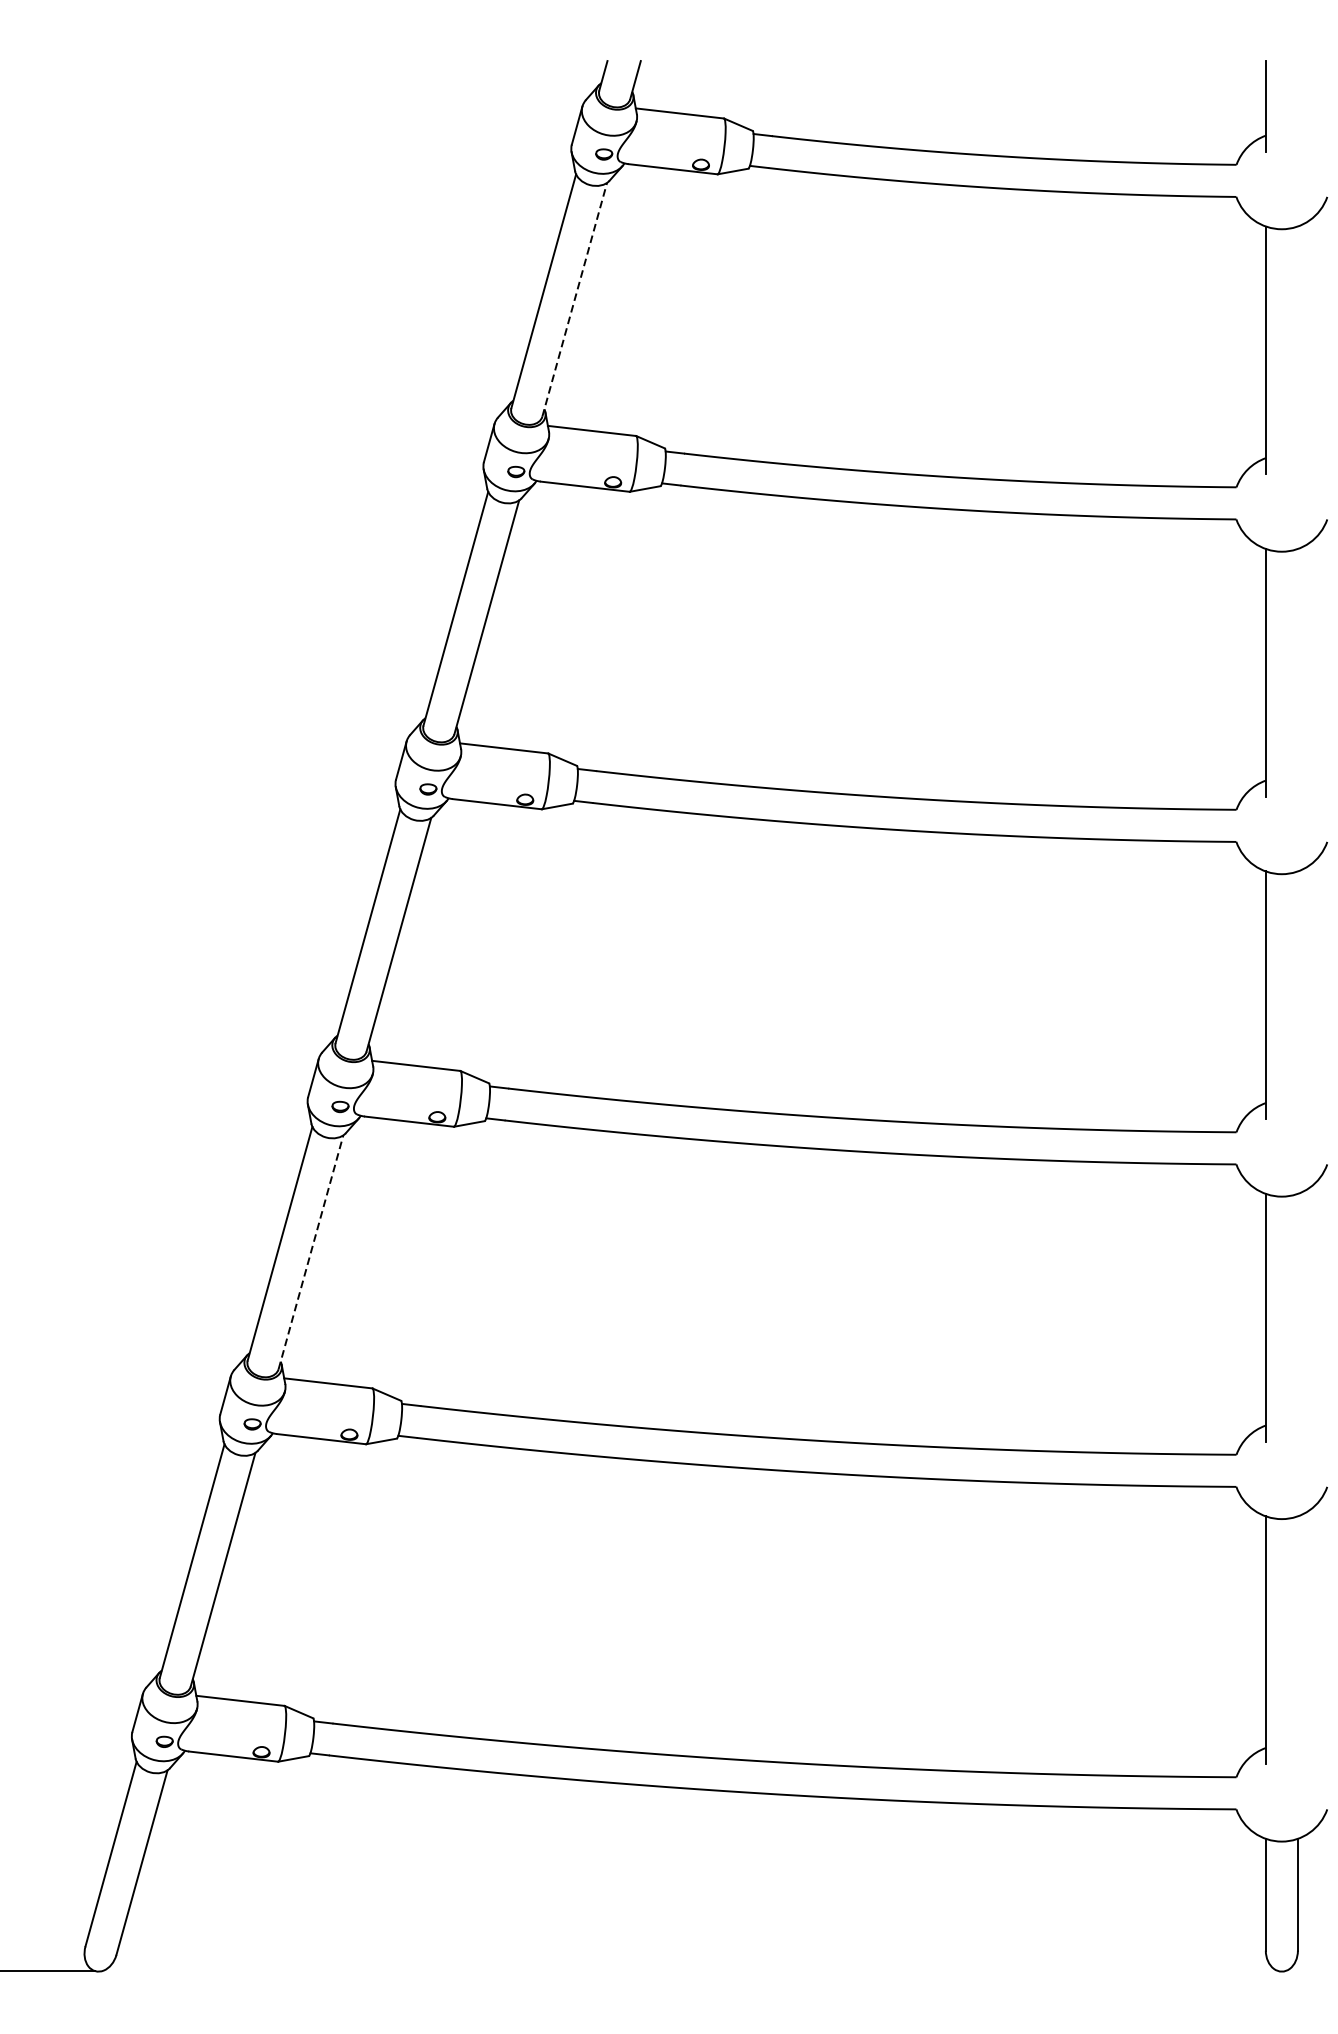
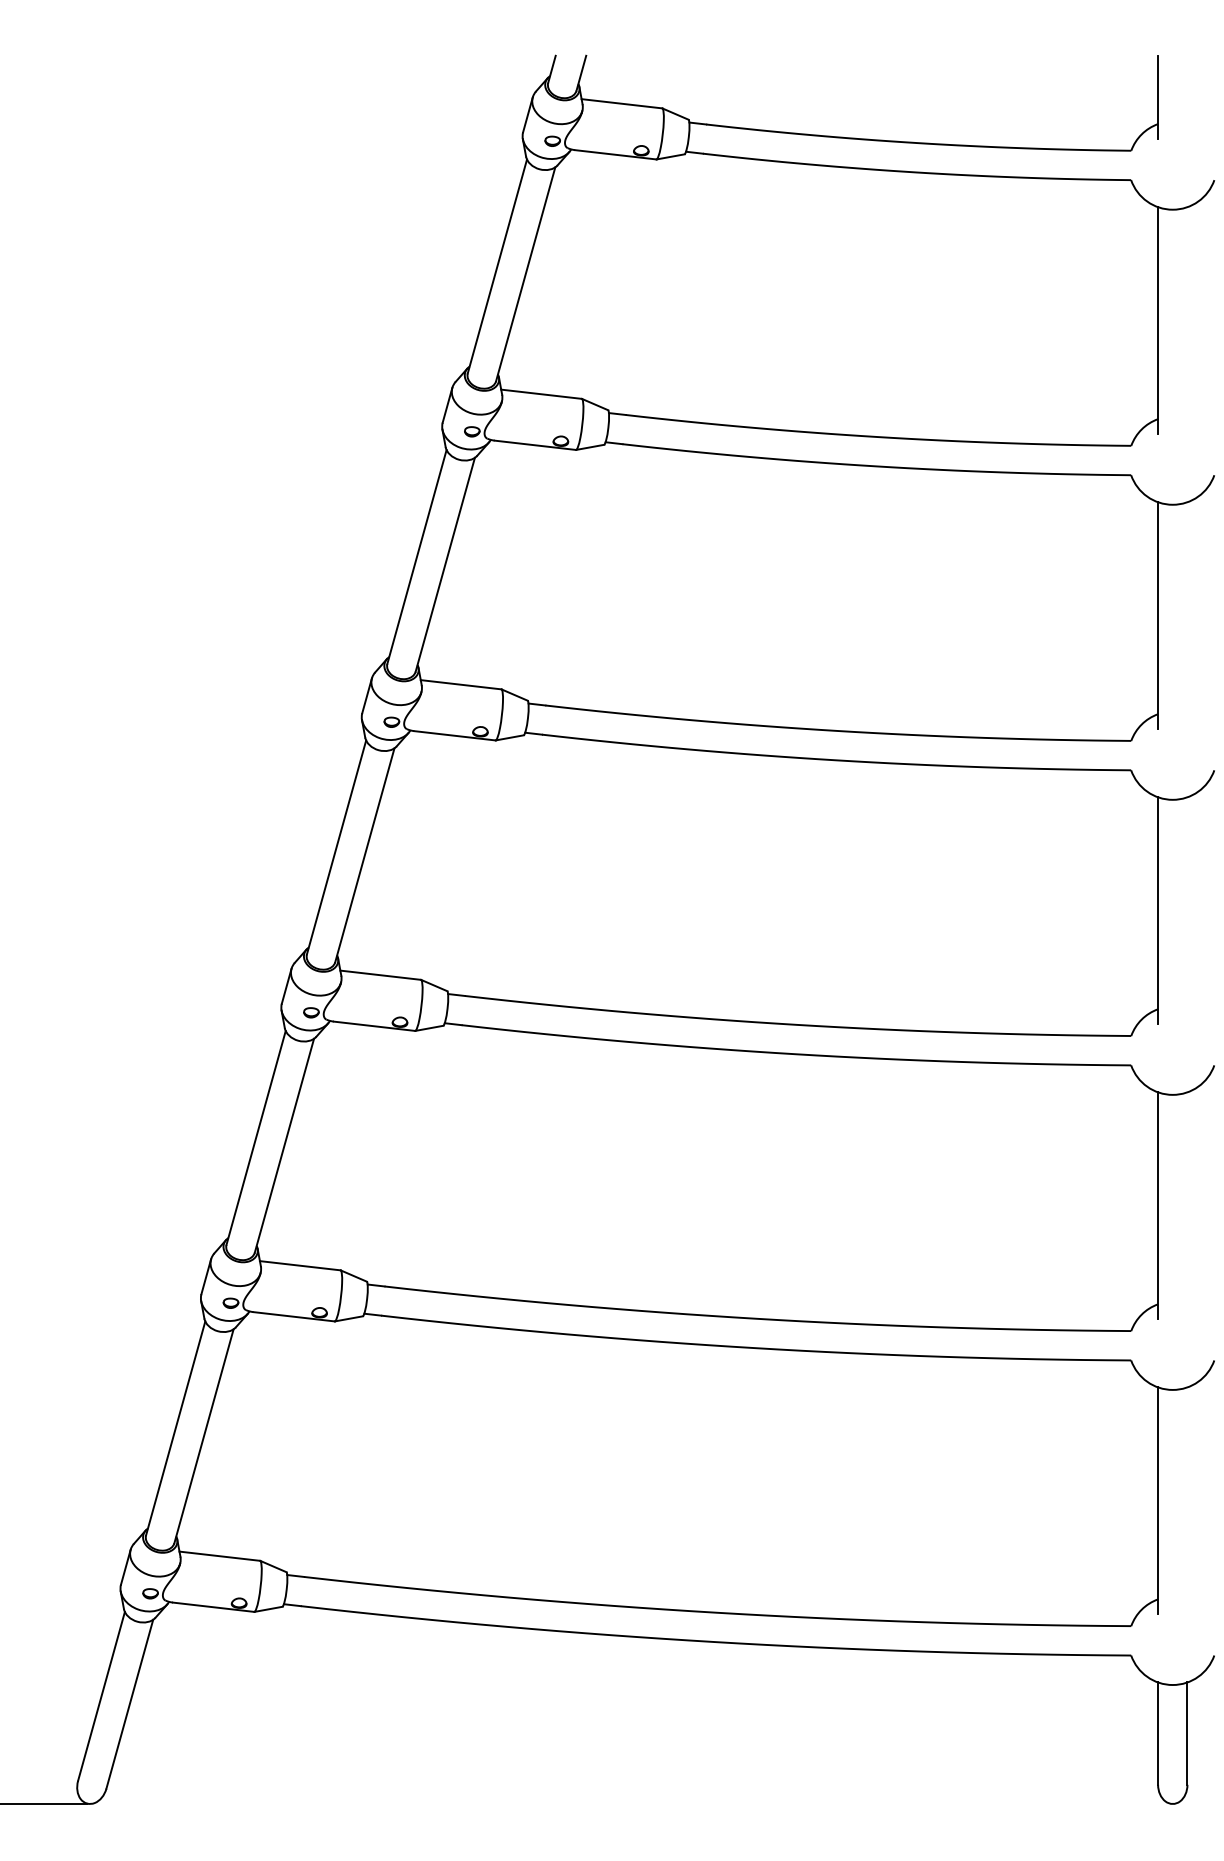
line: (574, 300) -> (525, 274), dashed -> solid
line: (311, 1251) -> (284, 1145), dashed -> solid

